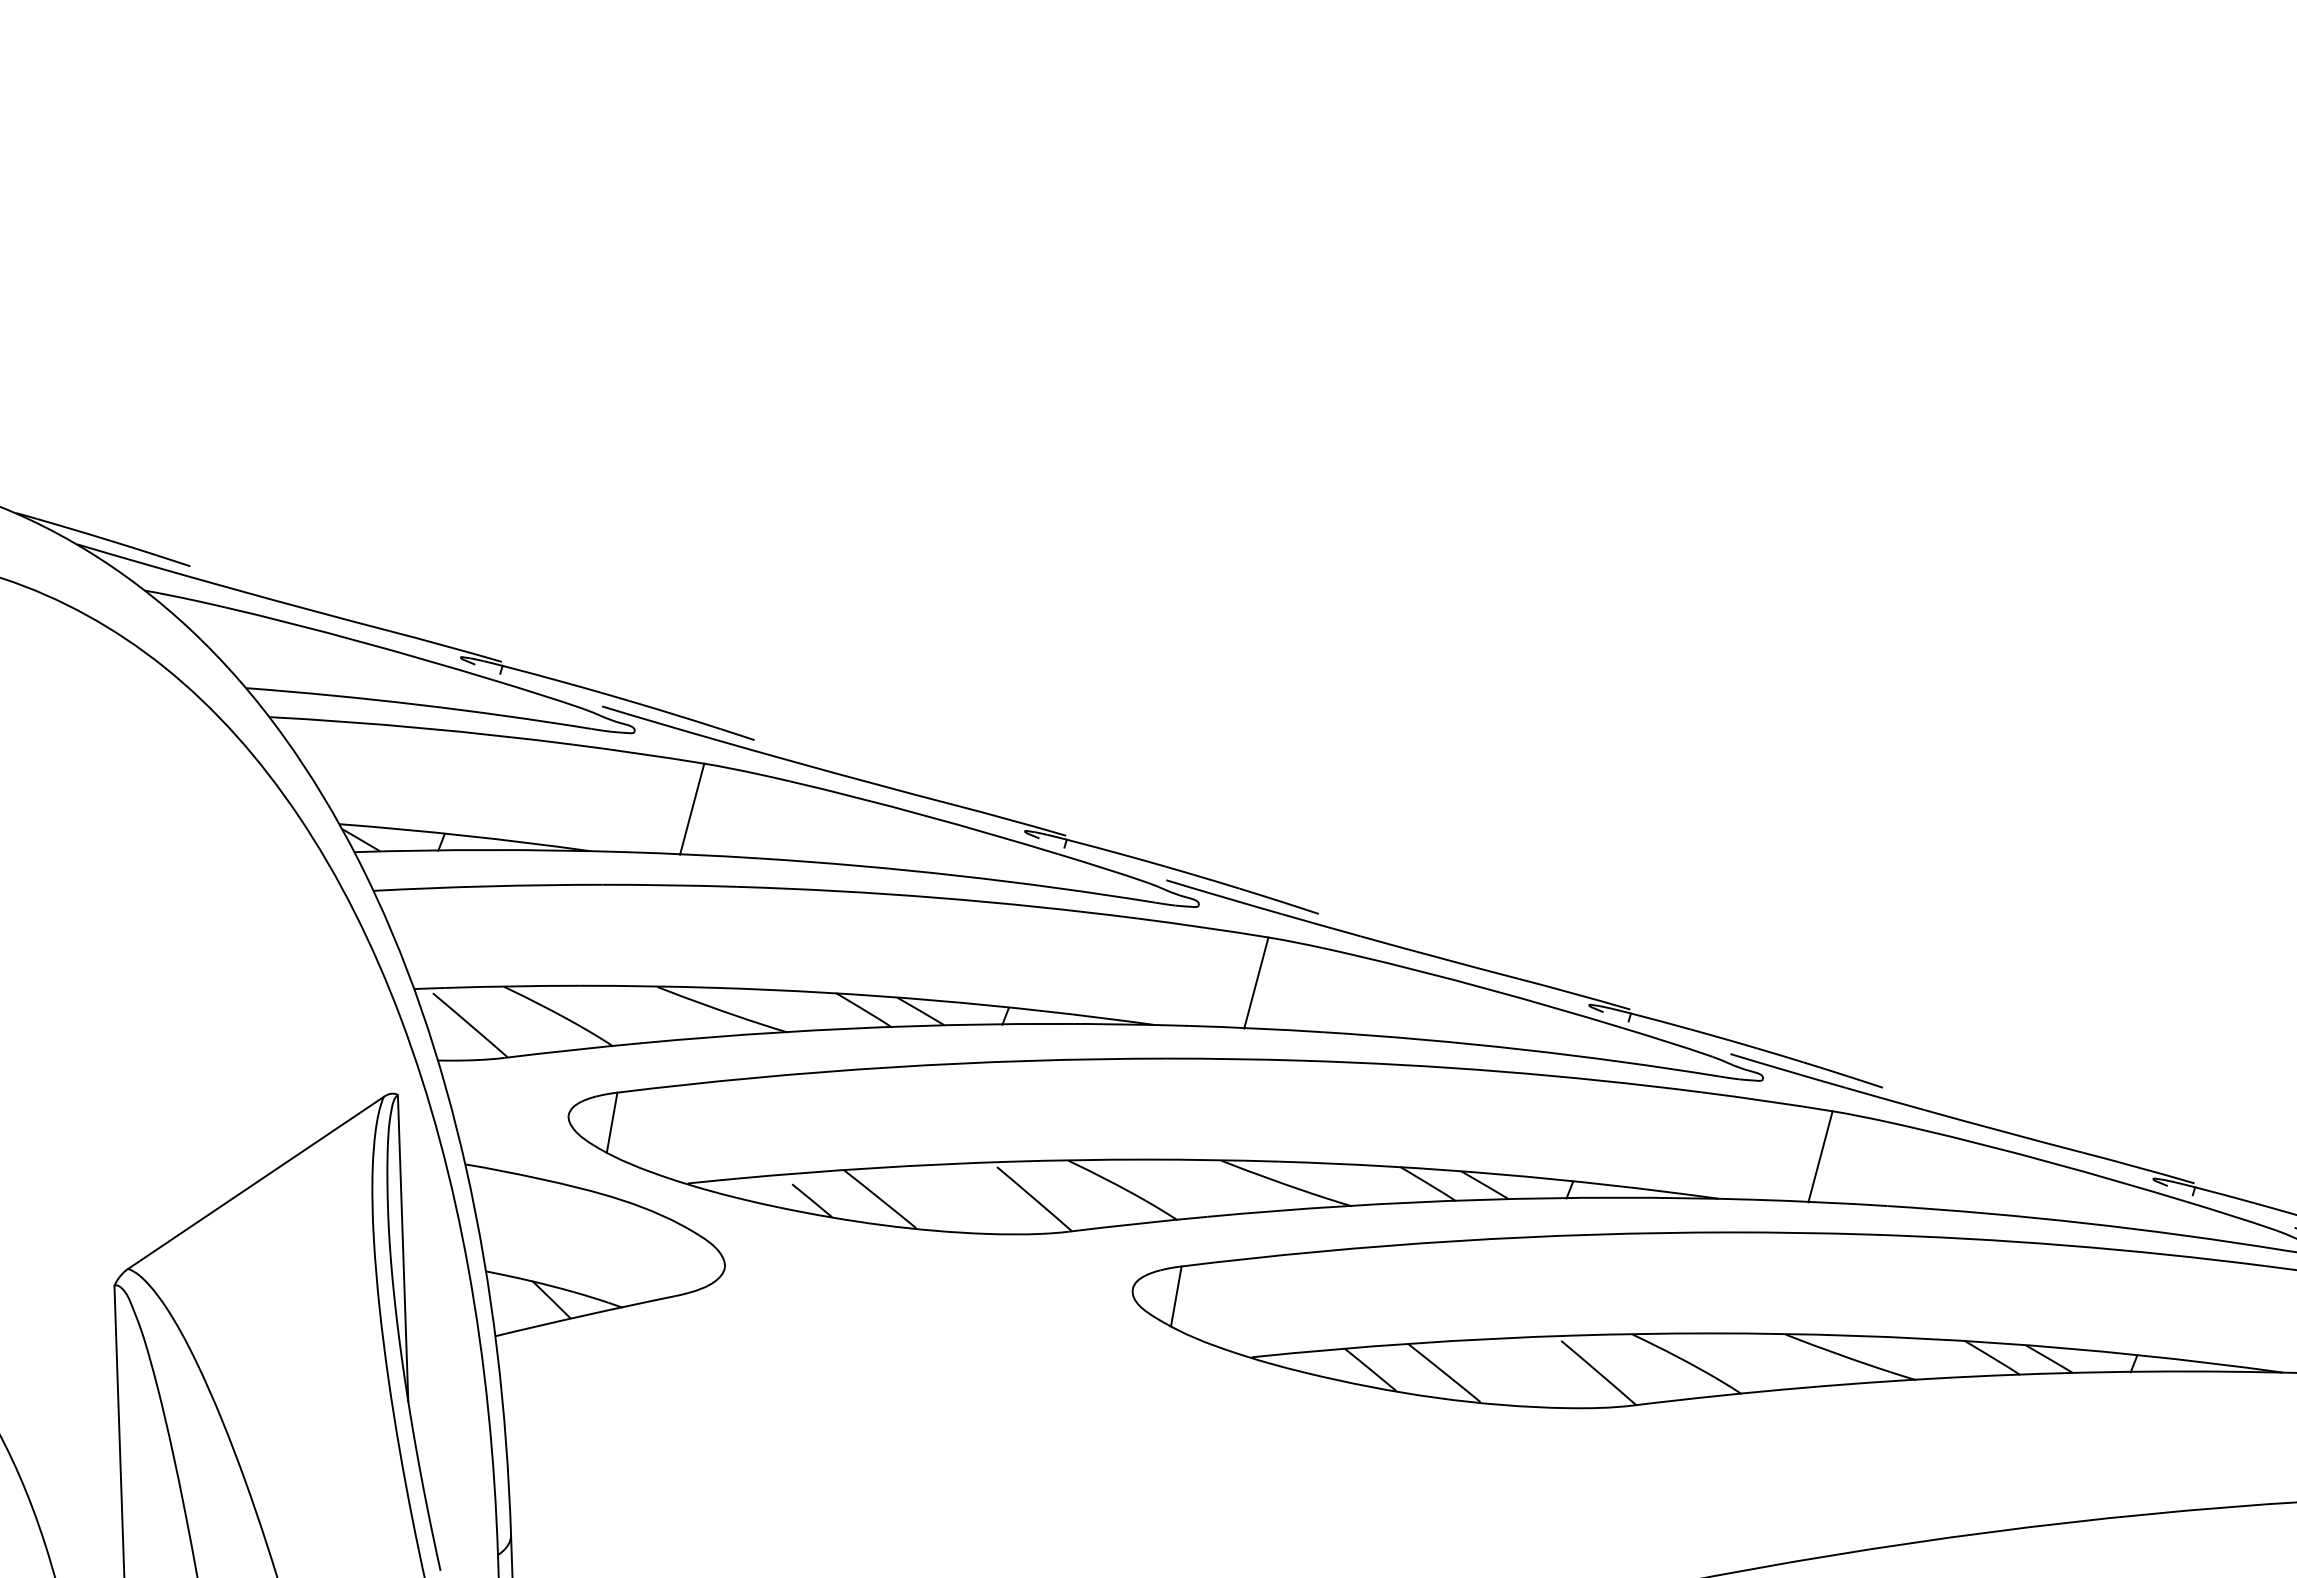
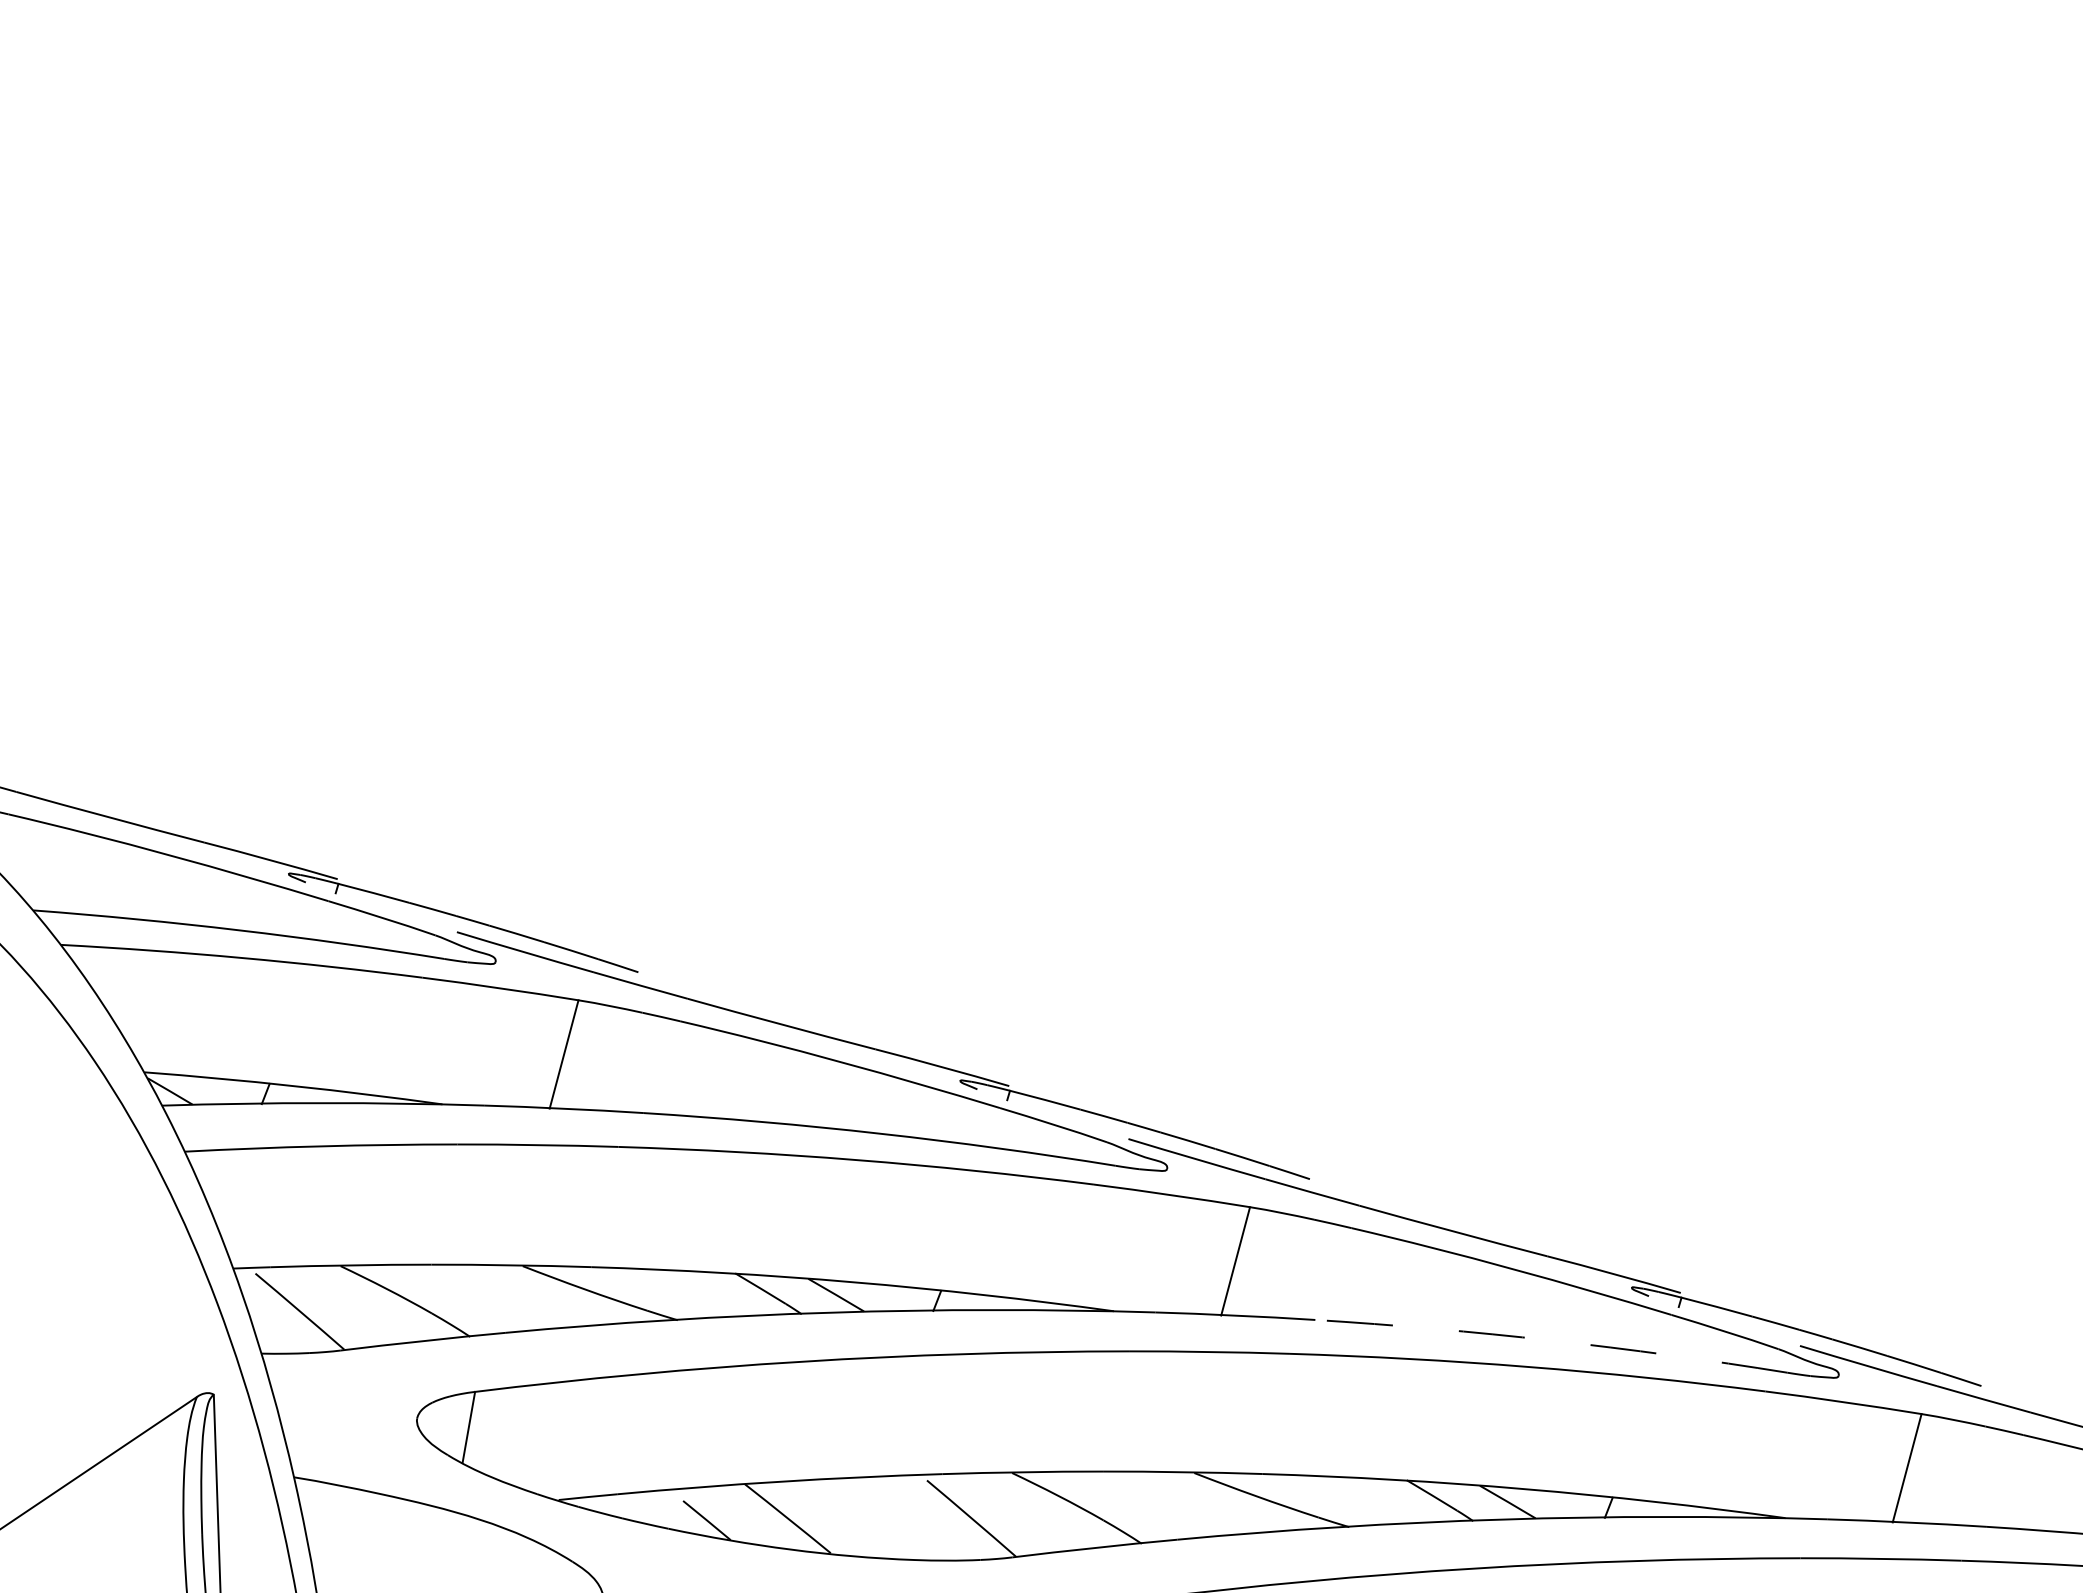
arc: (1522, 1049) -> (1552, 1340), solid -> dashed

